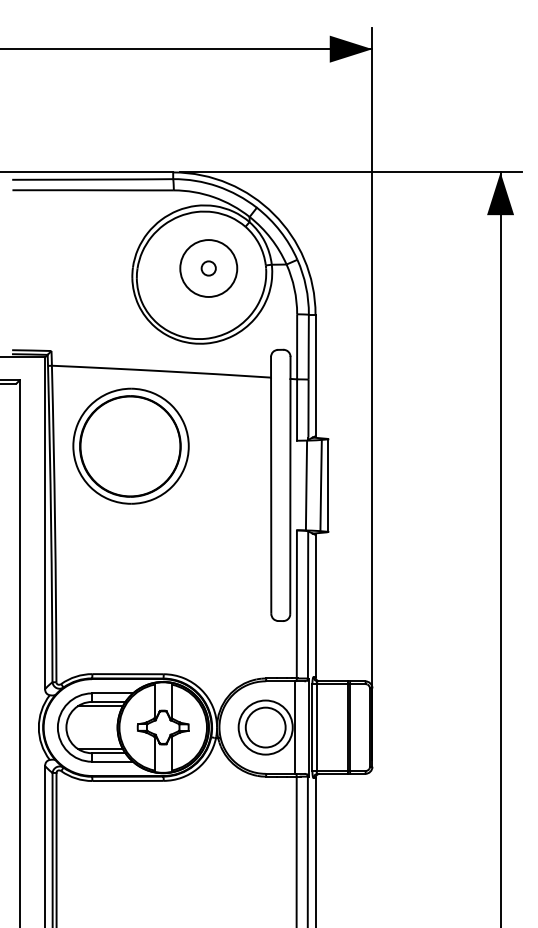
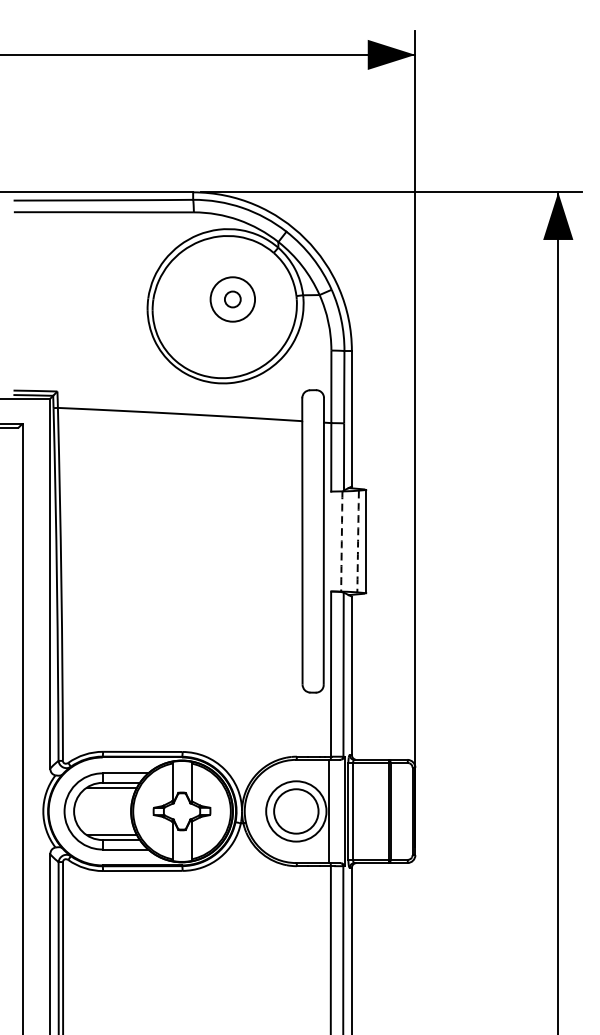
circle: (208, 268) -> (232, 299), size x0.7
part: (130, 445) -> (145, 496), removed
arc: (306, 485) -> (341, 541), solid -> dashed
arc: (321, 485) -> (358, 541), solid -> dashed

